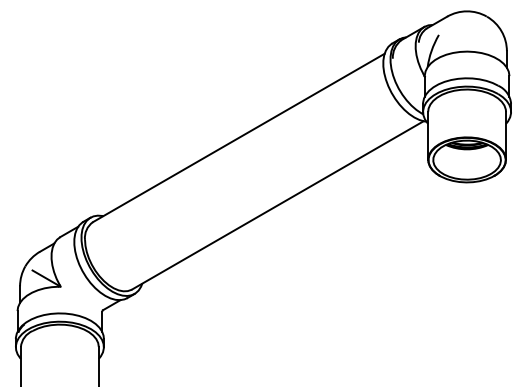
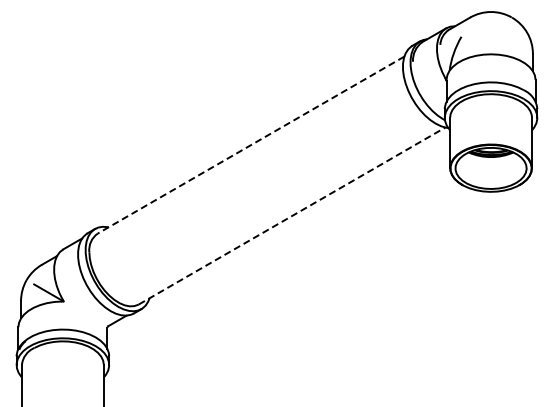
line: (239, 138) -> (251, 145), solid -> dashed
line: (278, 205) -> (292, 216), solid -> dashed

